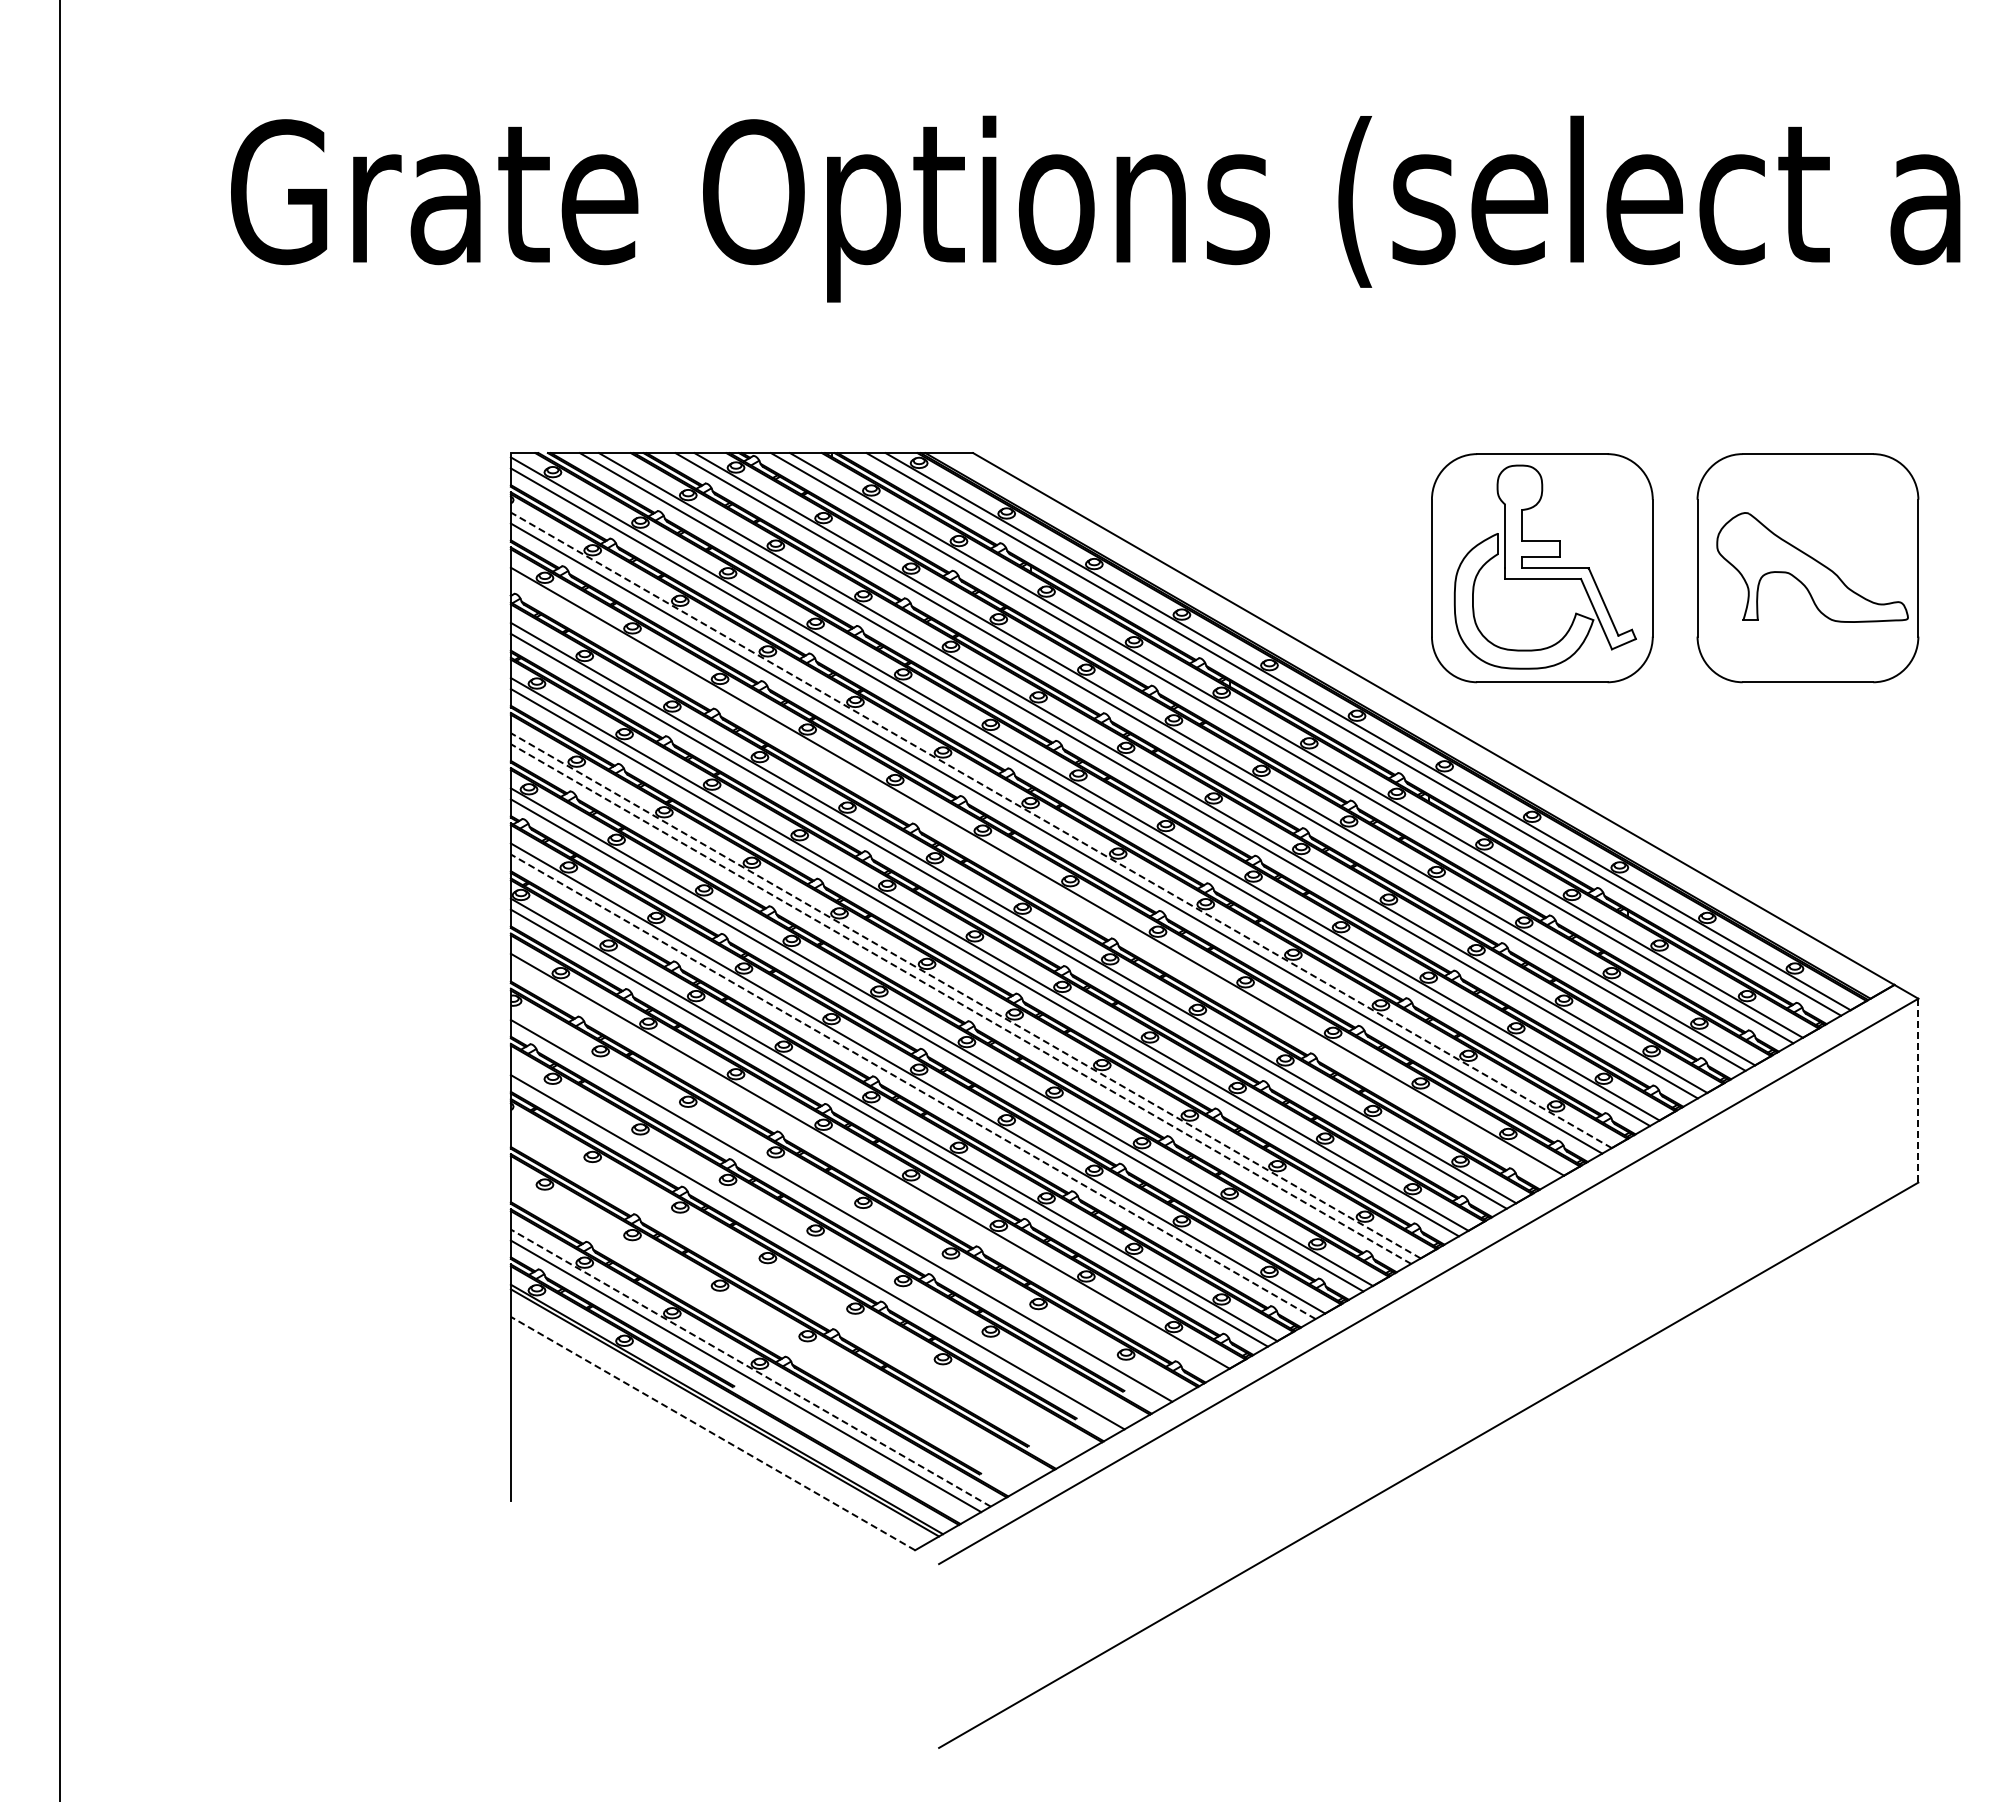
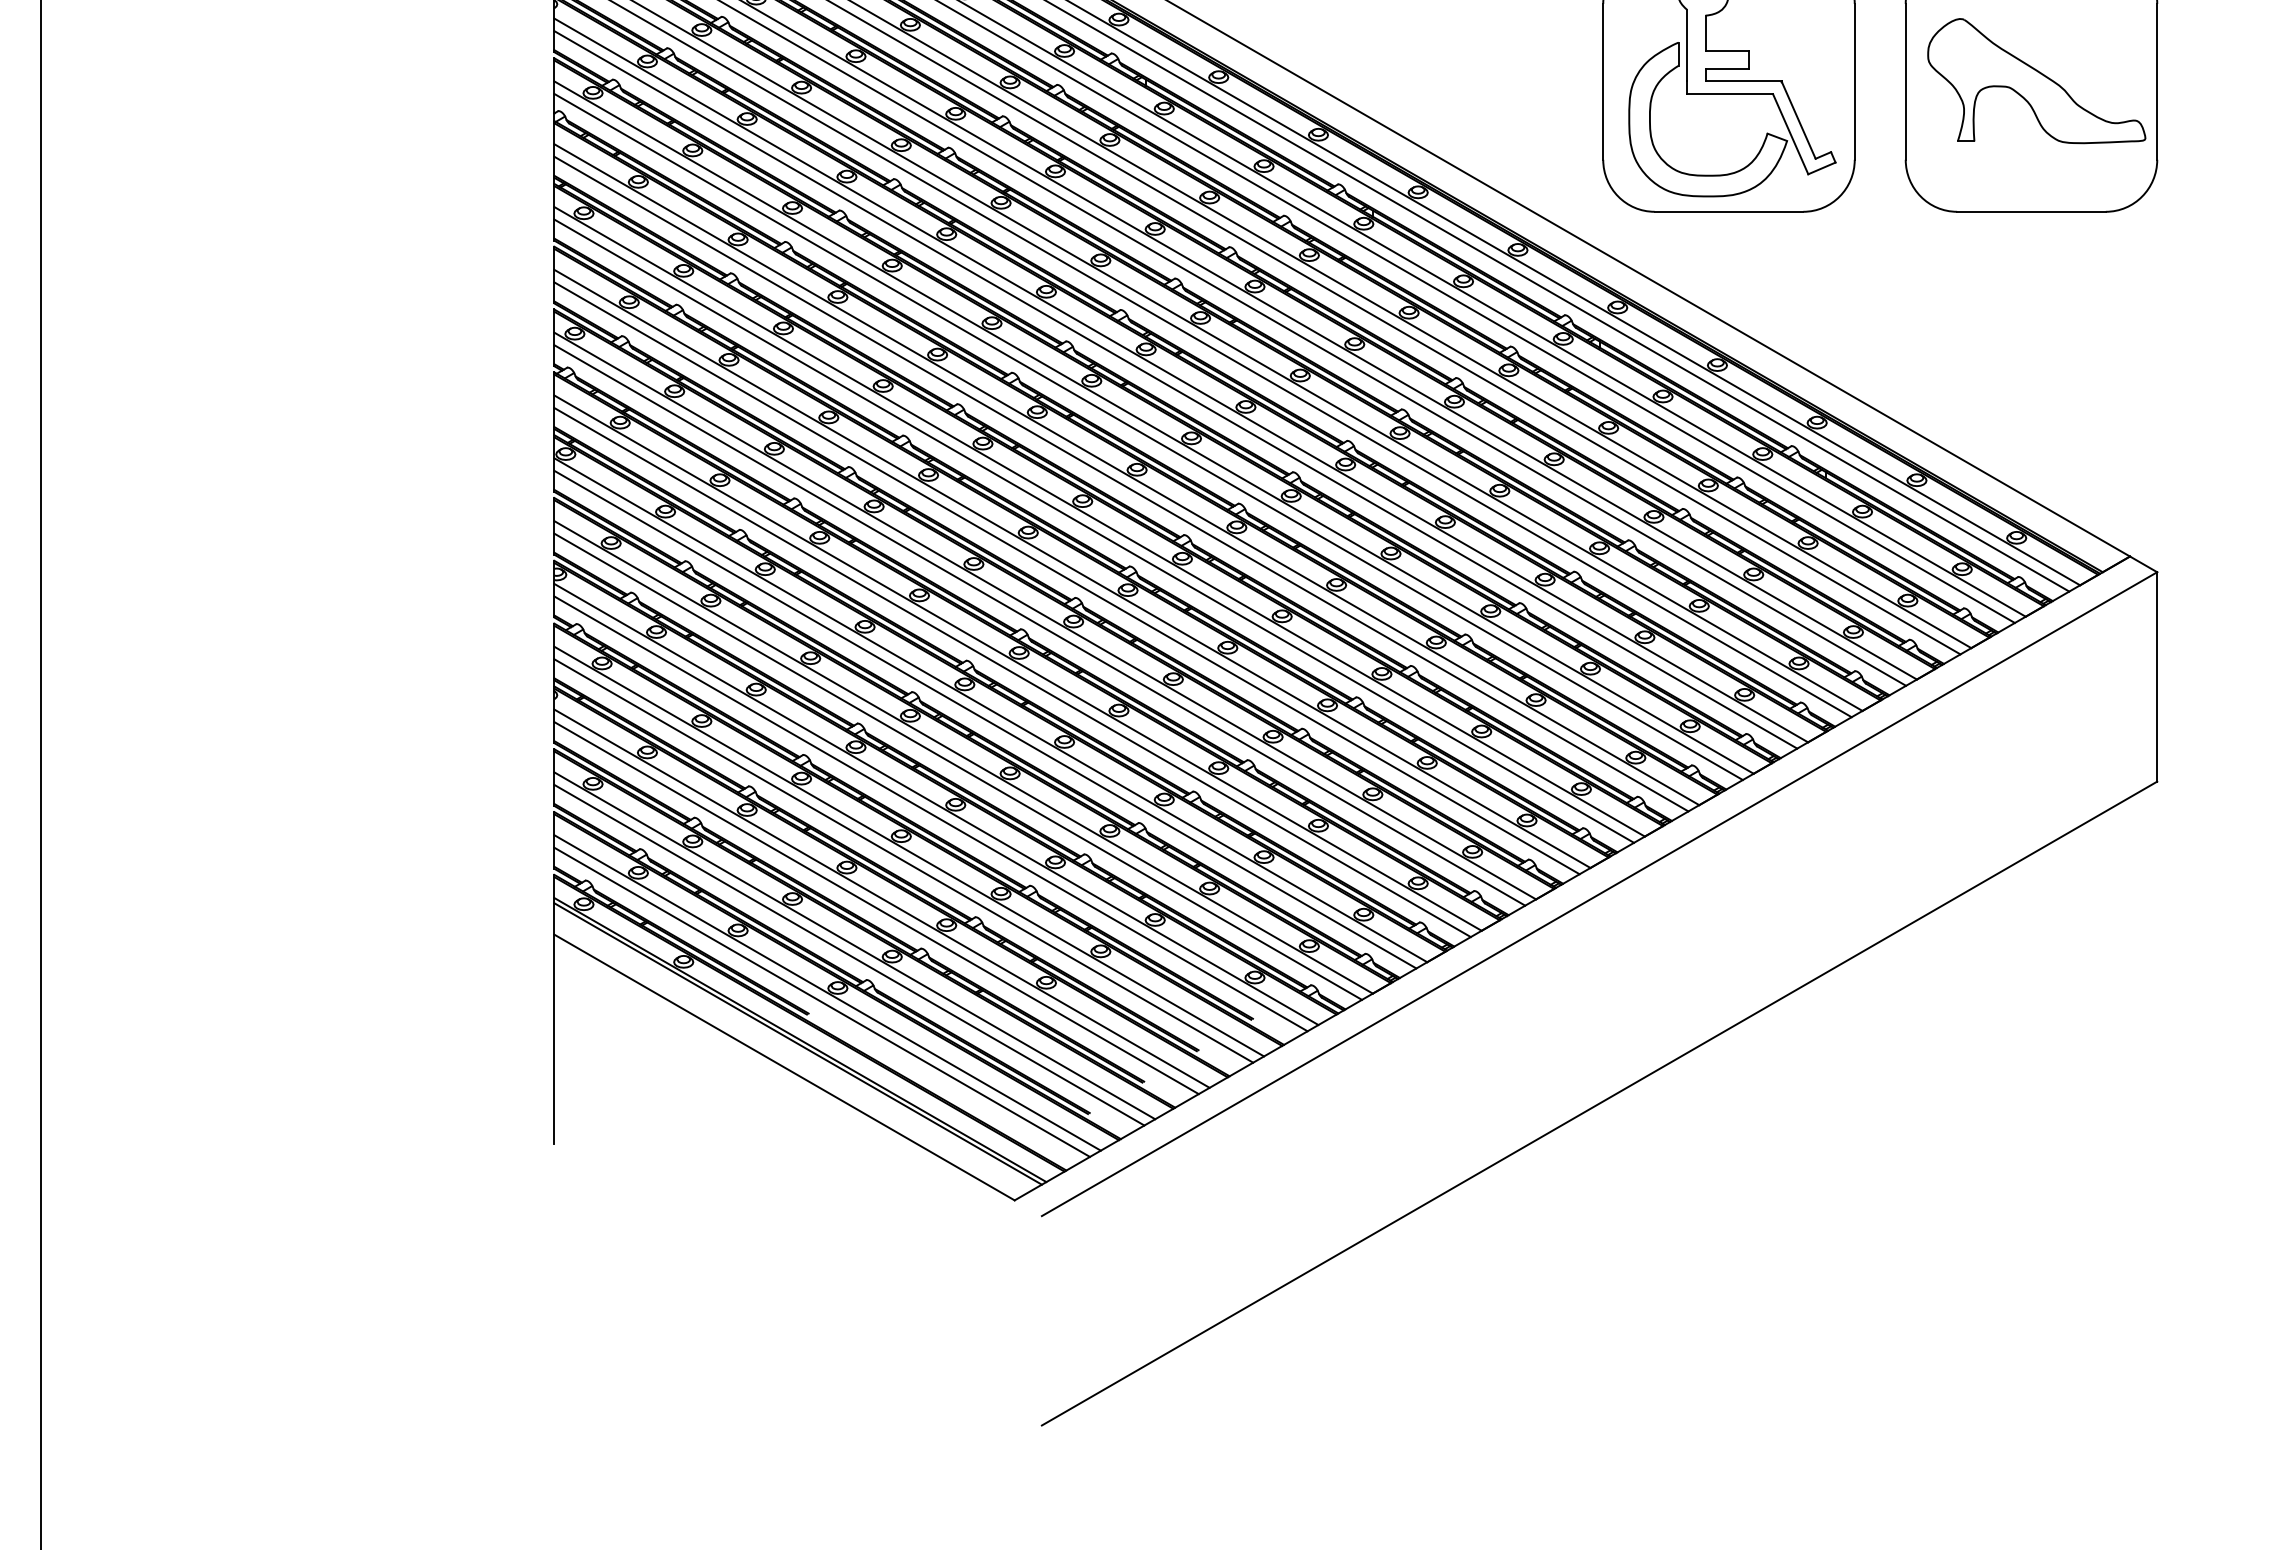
line: (1061, 830) -> (1181, 380), dashed -> solid
line: (1032, 879) -> (1148, 436), added
line: (965, 995) -> (1072, 568), dashed -> solid
line: (961, 1004) -> (1067, 578), dashed -> solid
line: (913, 1086) -> (1012, 672), dashed -> solid
line: (1918, 1090) -> (2157, 676), dashed -> solid
line: (865, 1169) -> (958, 766), added
line: (845, 1202) -> (935, 804), added
line: (822, 1243) -> (909, 850), added
line: (798, 1285) -> (881, 898), added
line: (793, 1293) -> (876, 907), added
line: (774, 1326) -> (854, 945), added
line: (769, 1334) -> (848, 954), added
line: (750, 1367) -> (827, 992), dashed -> solid
line: (712, 1433) -> (783, 1067), dashed -> solid

